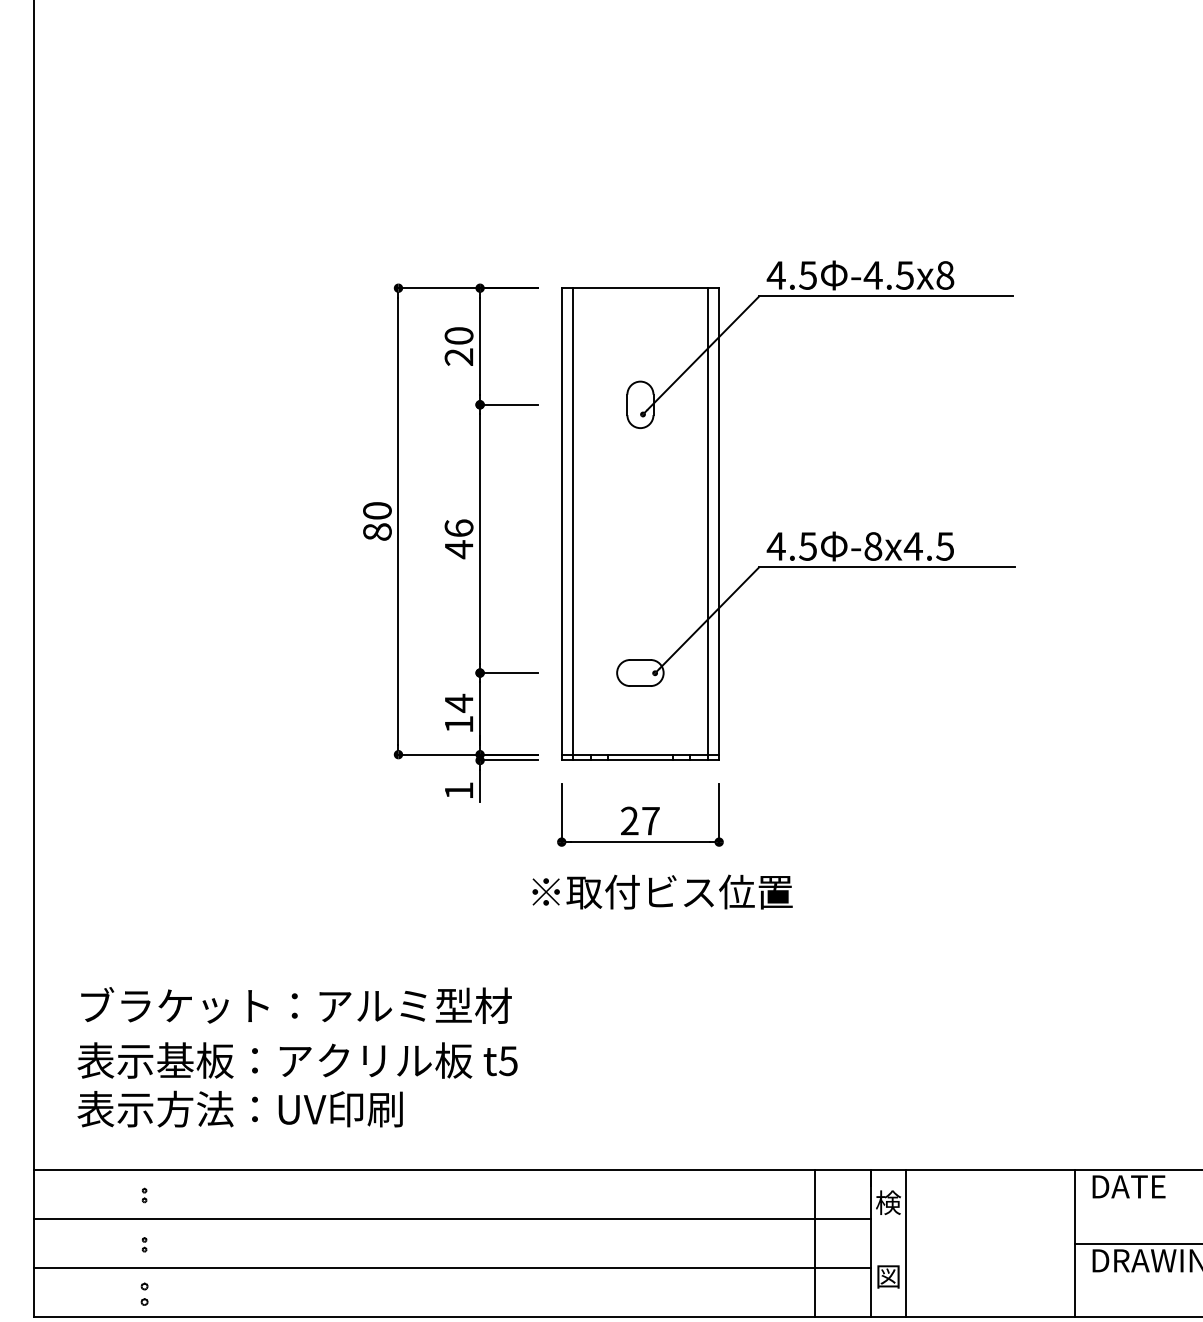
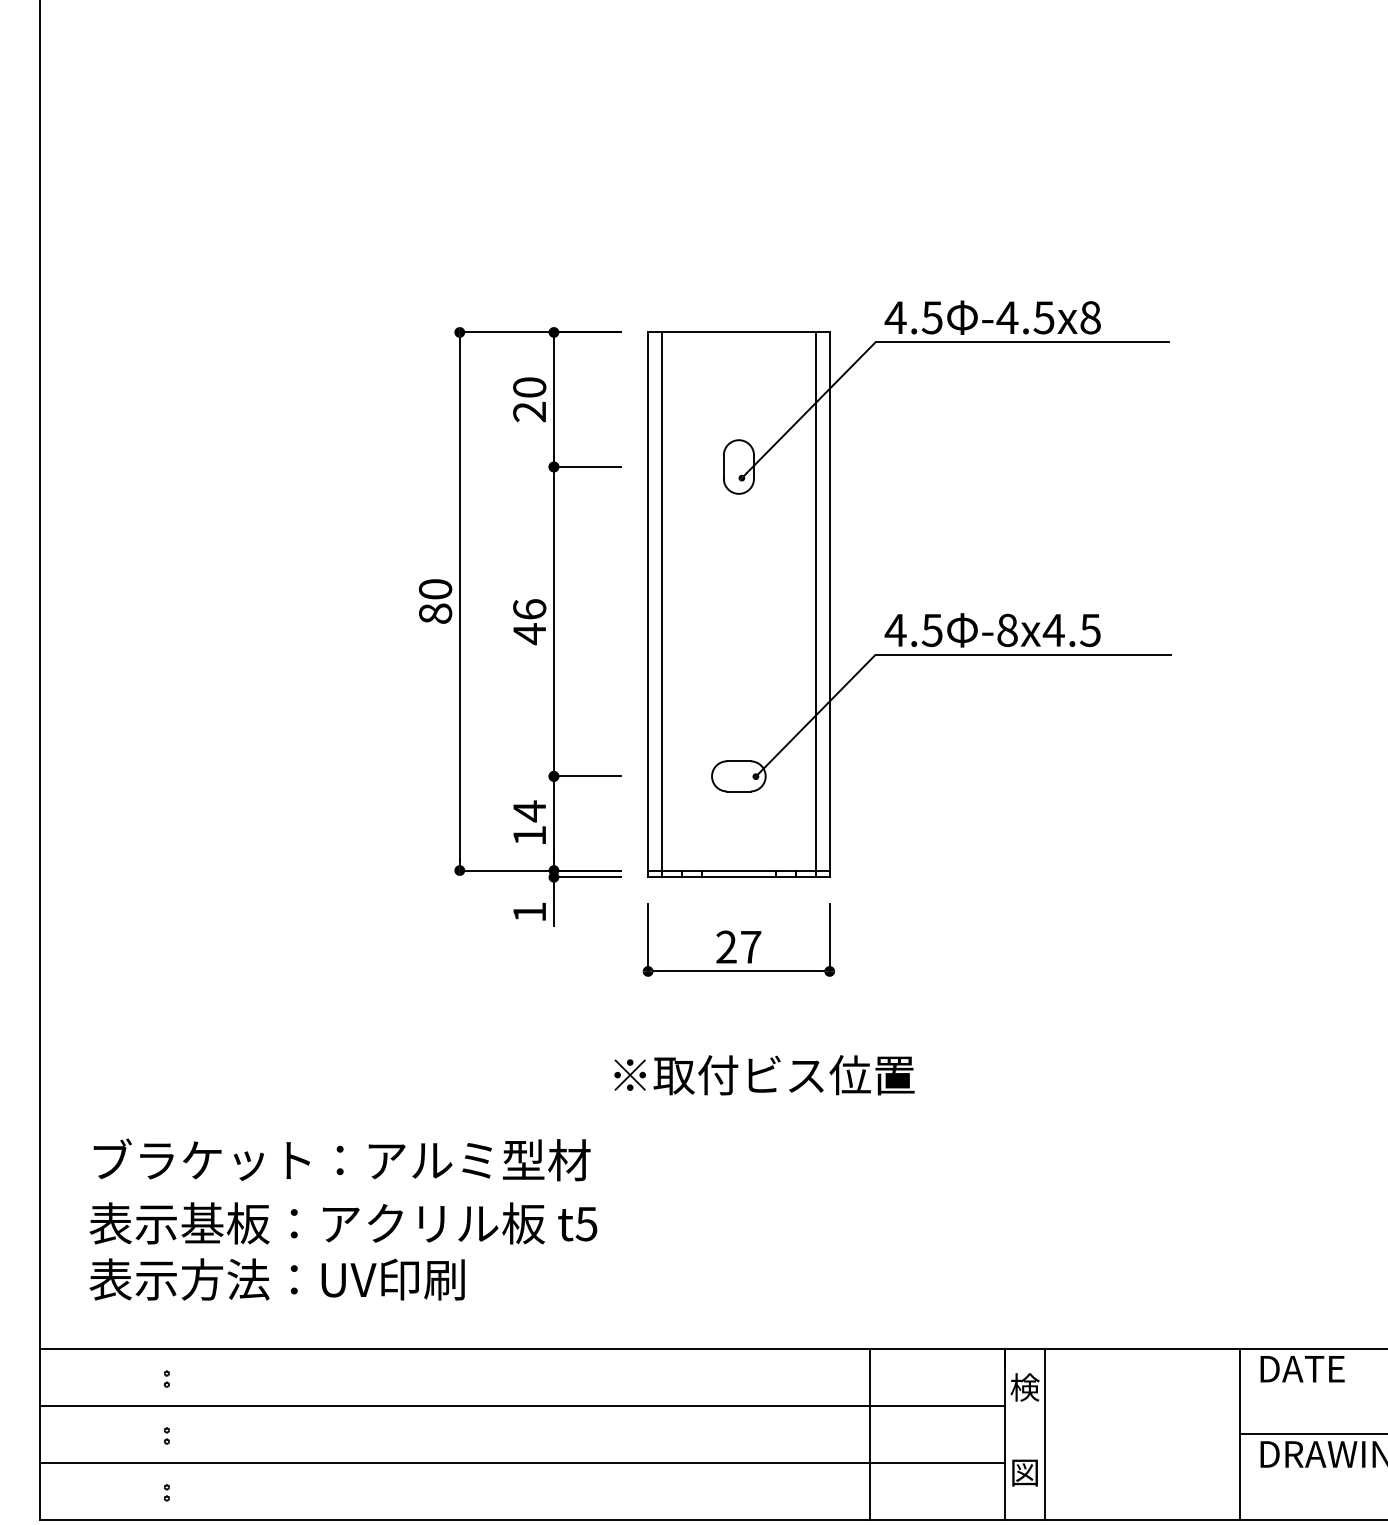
text: (662, 891) -> (764, 1074), moved
line: (815, 1243) -> (870, 1434), moved
part: (144, 1293) -> (166, 1492), size x0.62

